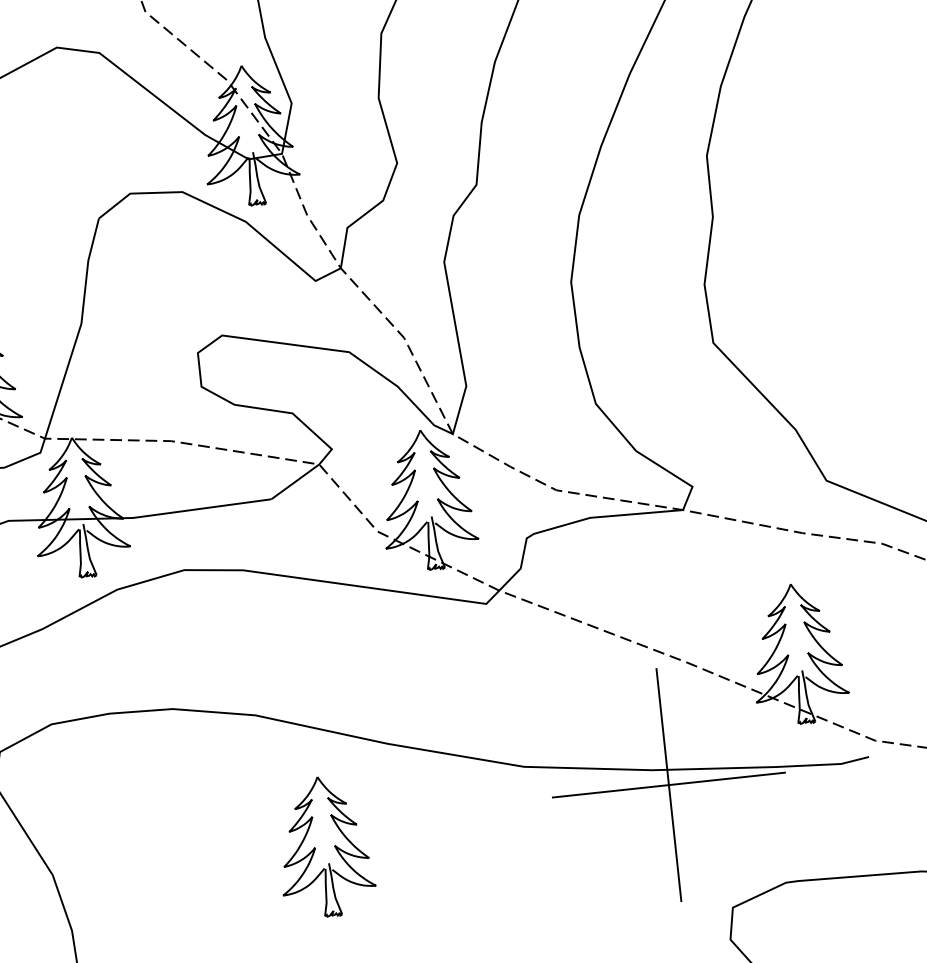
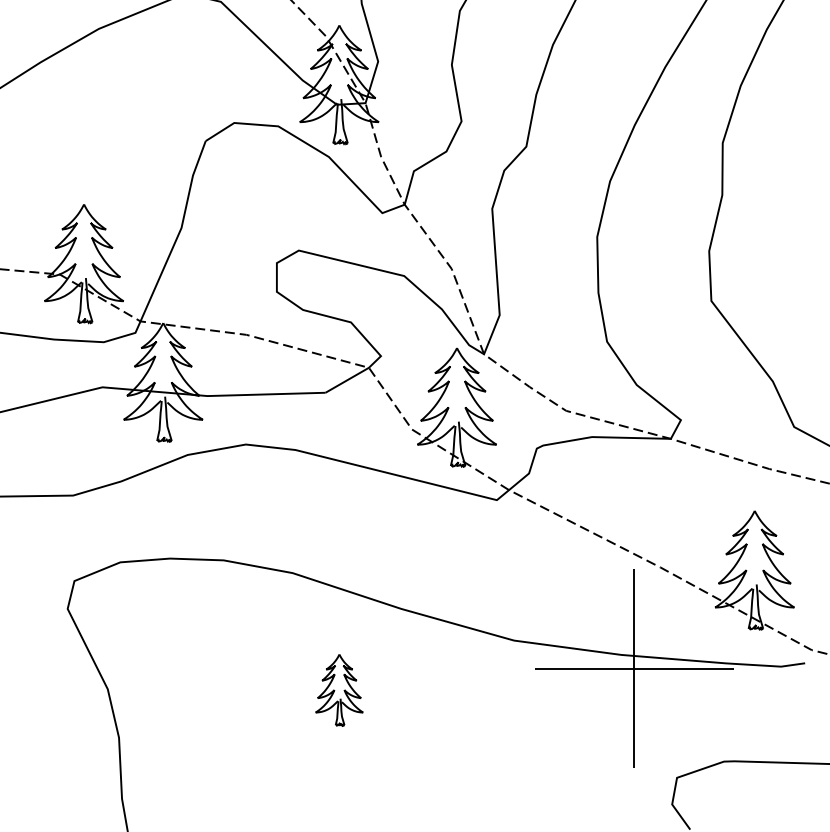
part: (325, 847) -> (339, 690), size x0.6

